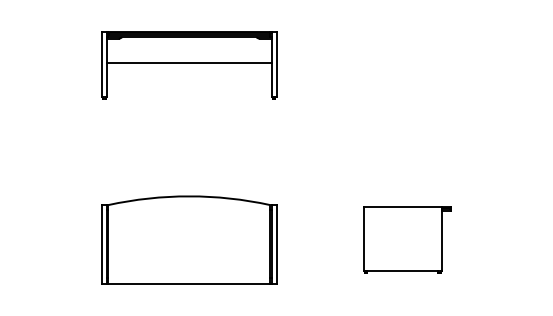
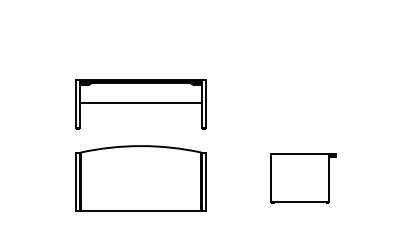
part: (188, 65) -> (140, 104), moved

